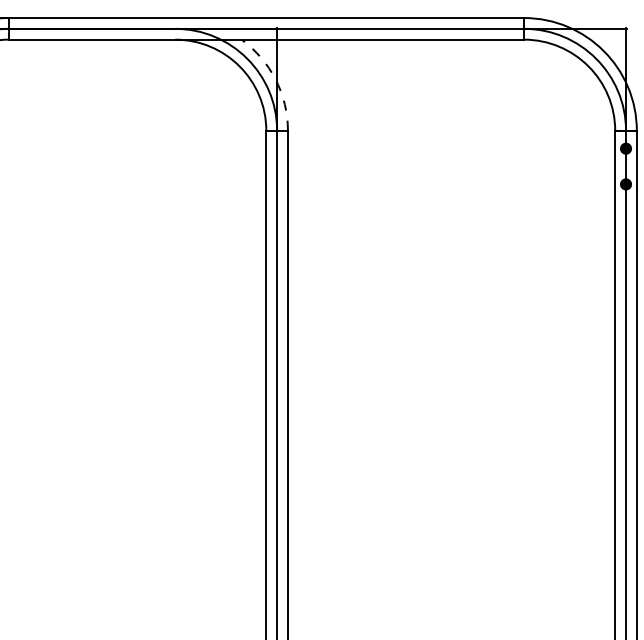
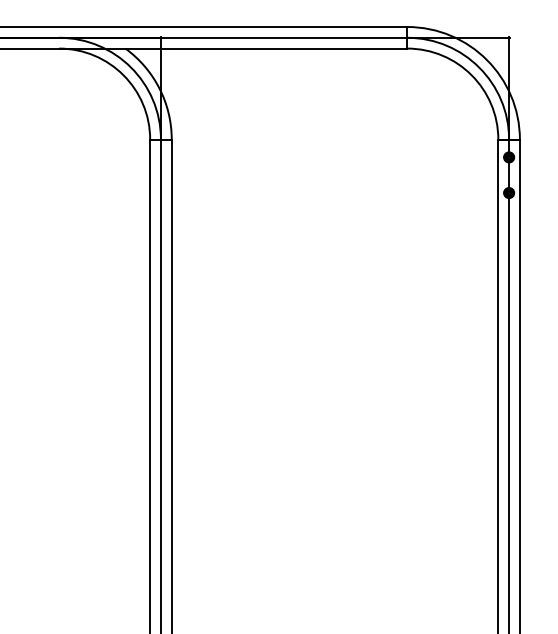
arc: (275, 79) -> (159, 88), dashed -> solid

